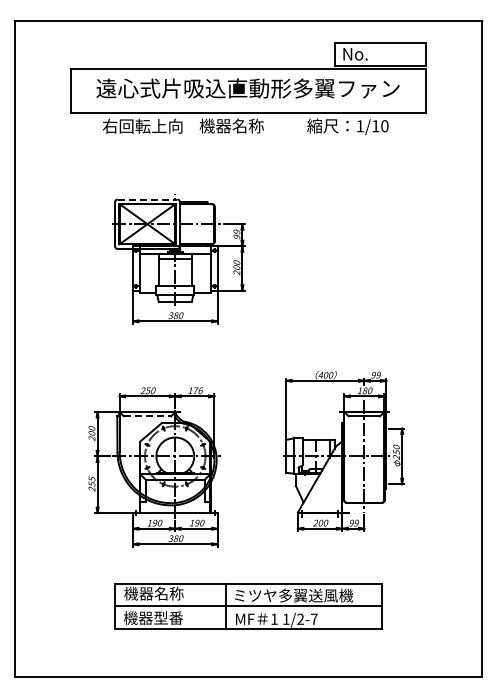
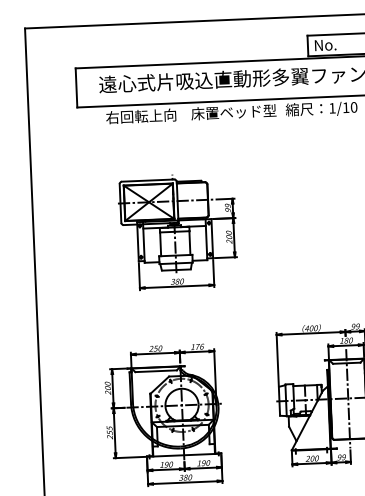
text: (247, 125) -> (233, 111), 機器名称 -> 床置ベッド型
line: (147, 199) -> (148, 180), dashed -> solid
line: (147, 416) -> (156, 371), dashed -> solid

